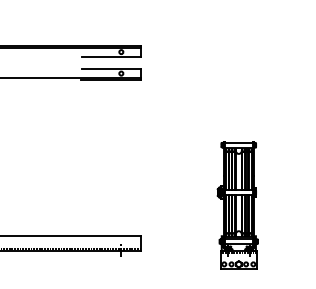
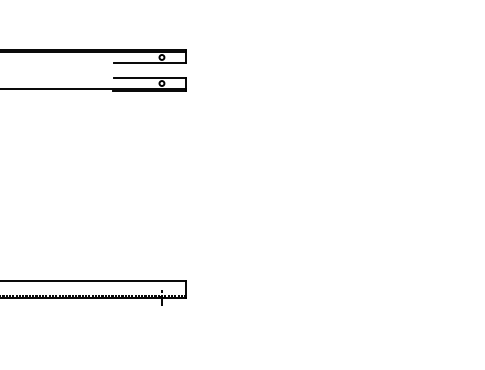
part: (237, 204) -> (302, 242), removed

